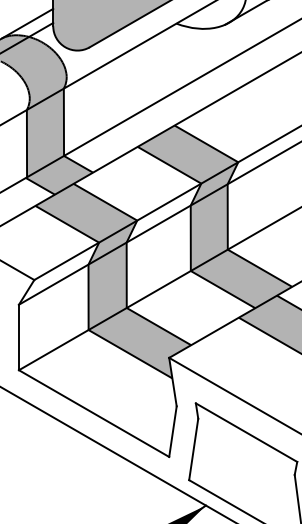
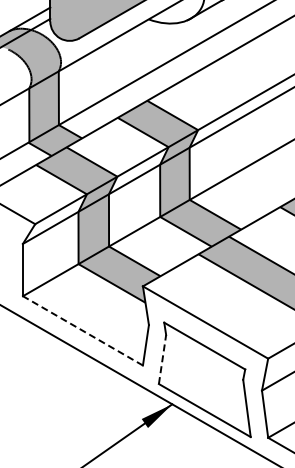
line: (93, 413) -> (82, 330), solid -> dashed
line: (193, 449) -> (162, 359), solid -> dashed

